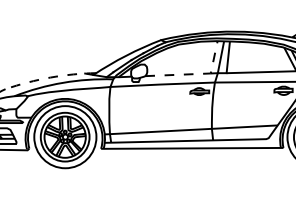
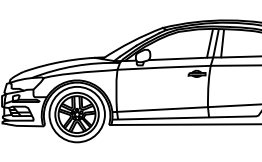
line: (195, 74) -> (193, 58), dashed -> solid
arc: (50, 77) -> (63, 61), dashed -> solid

